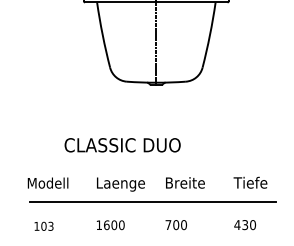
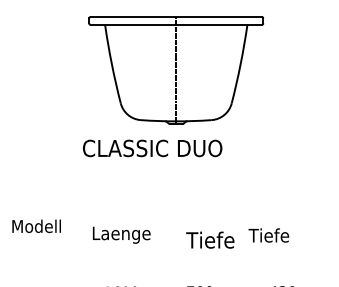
text: (122, 145) -> (152, 148), moved
text: (184, 181) -> (210, 239), Breite -> Tiefe
text: (47, 182) -> (35, 225), moved
text: (250, 182) -> (268, 235), moved
text: (120, 184) -> (121, 235), moved
line: (152, 202) -> (171, 265), removed

